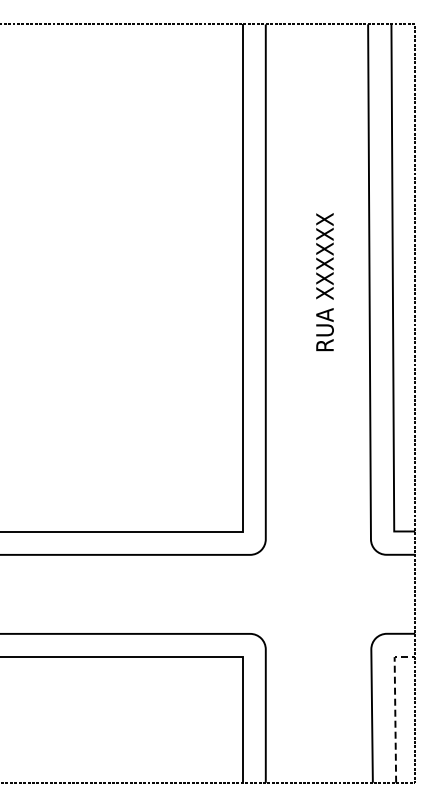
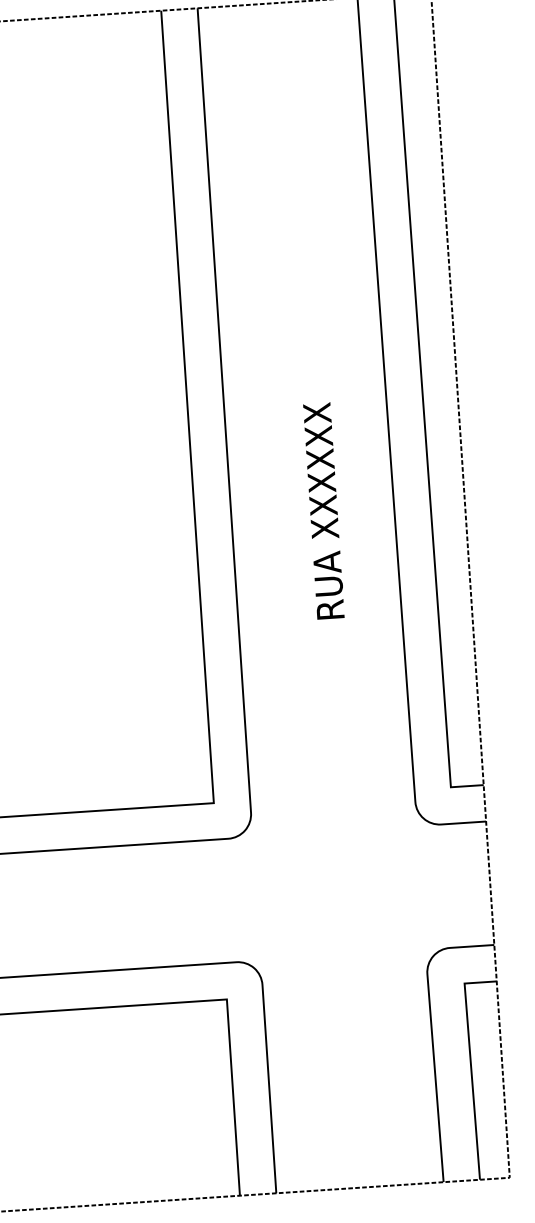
text: (324, 282) -> (323, 511), moved
line: (395, 708) -> (471, 1063), dashed -> solid

